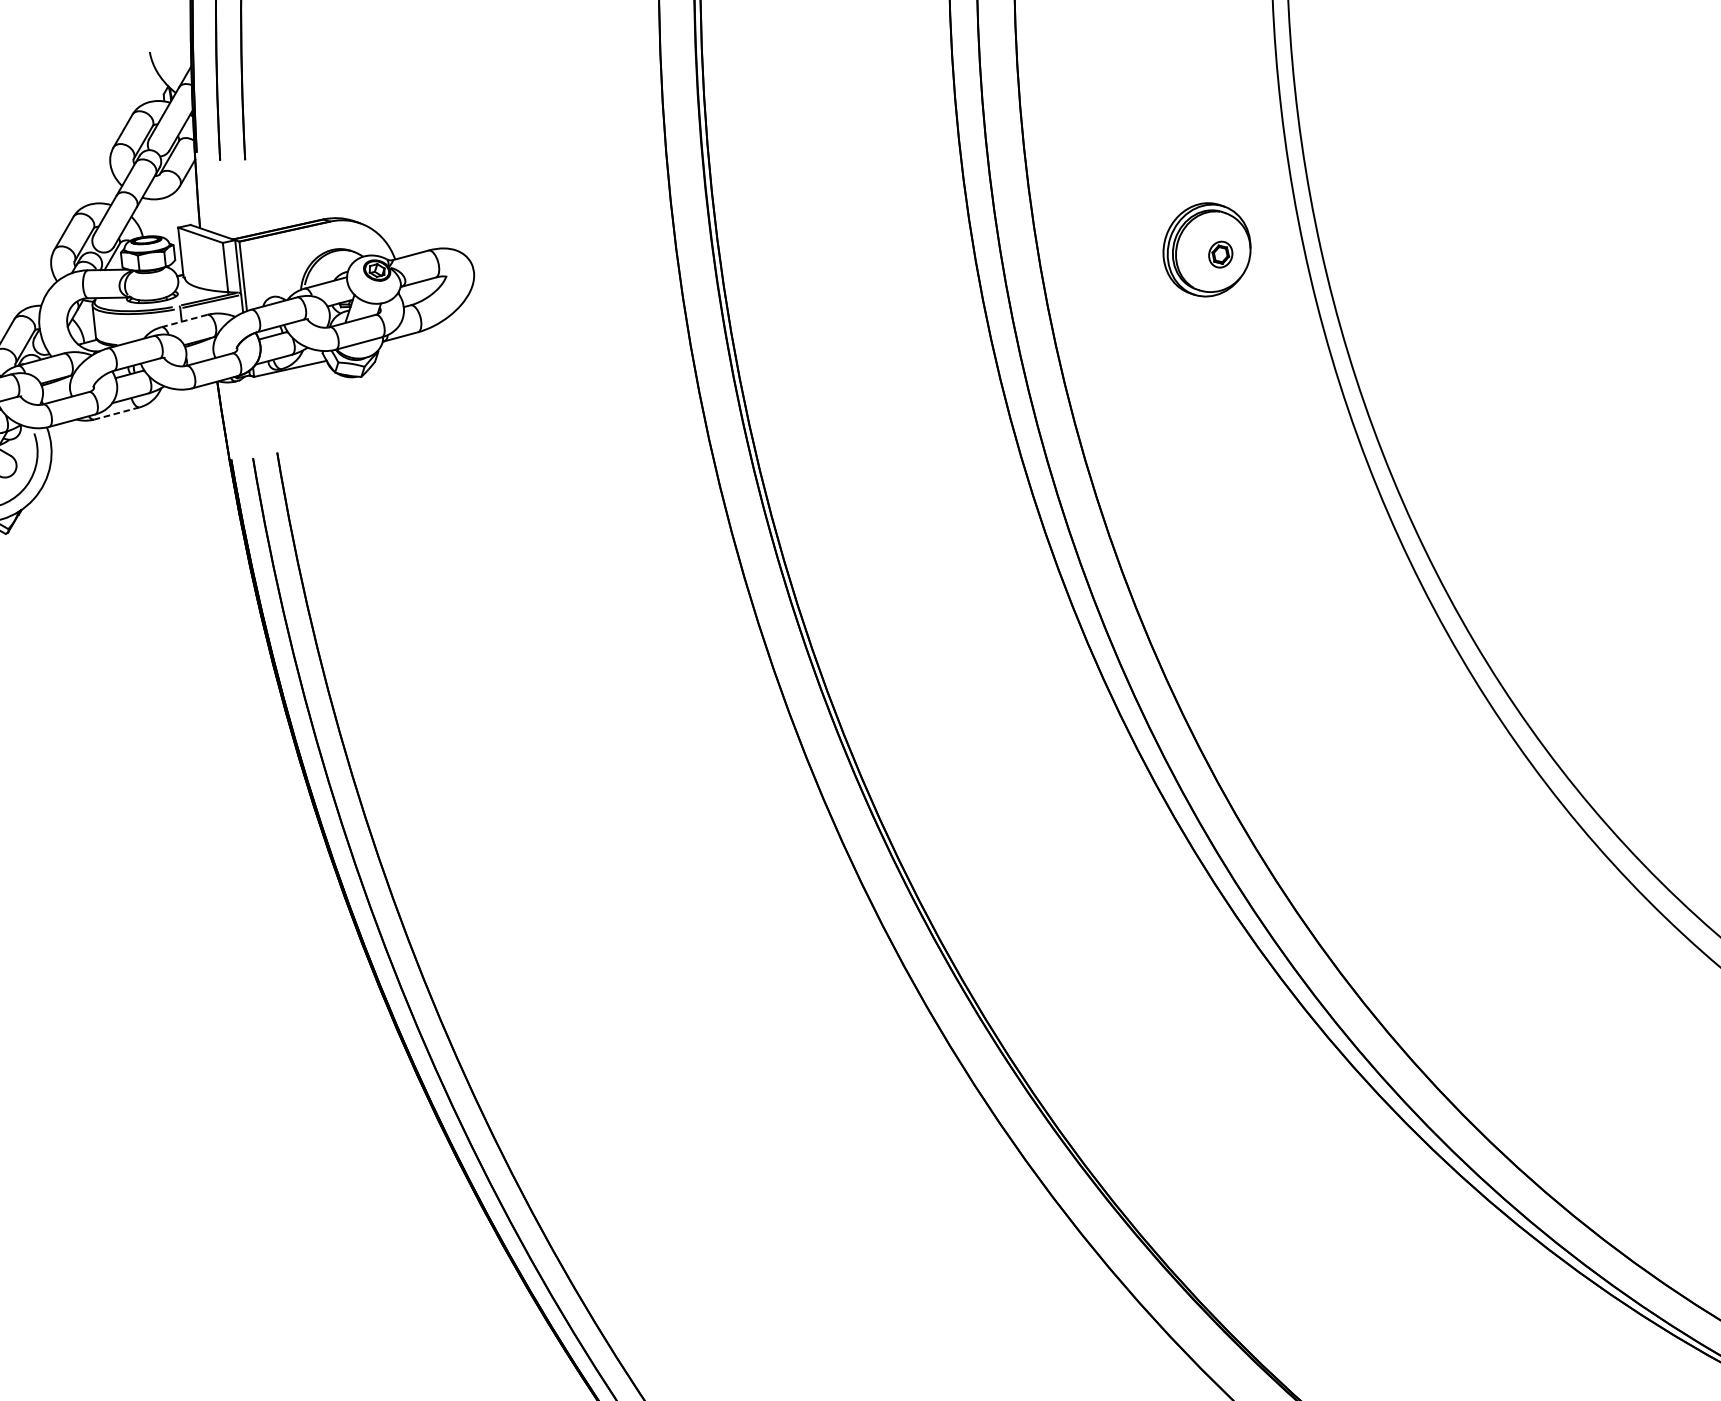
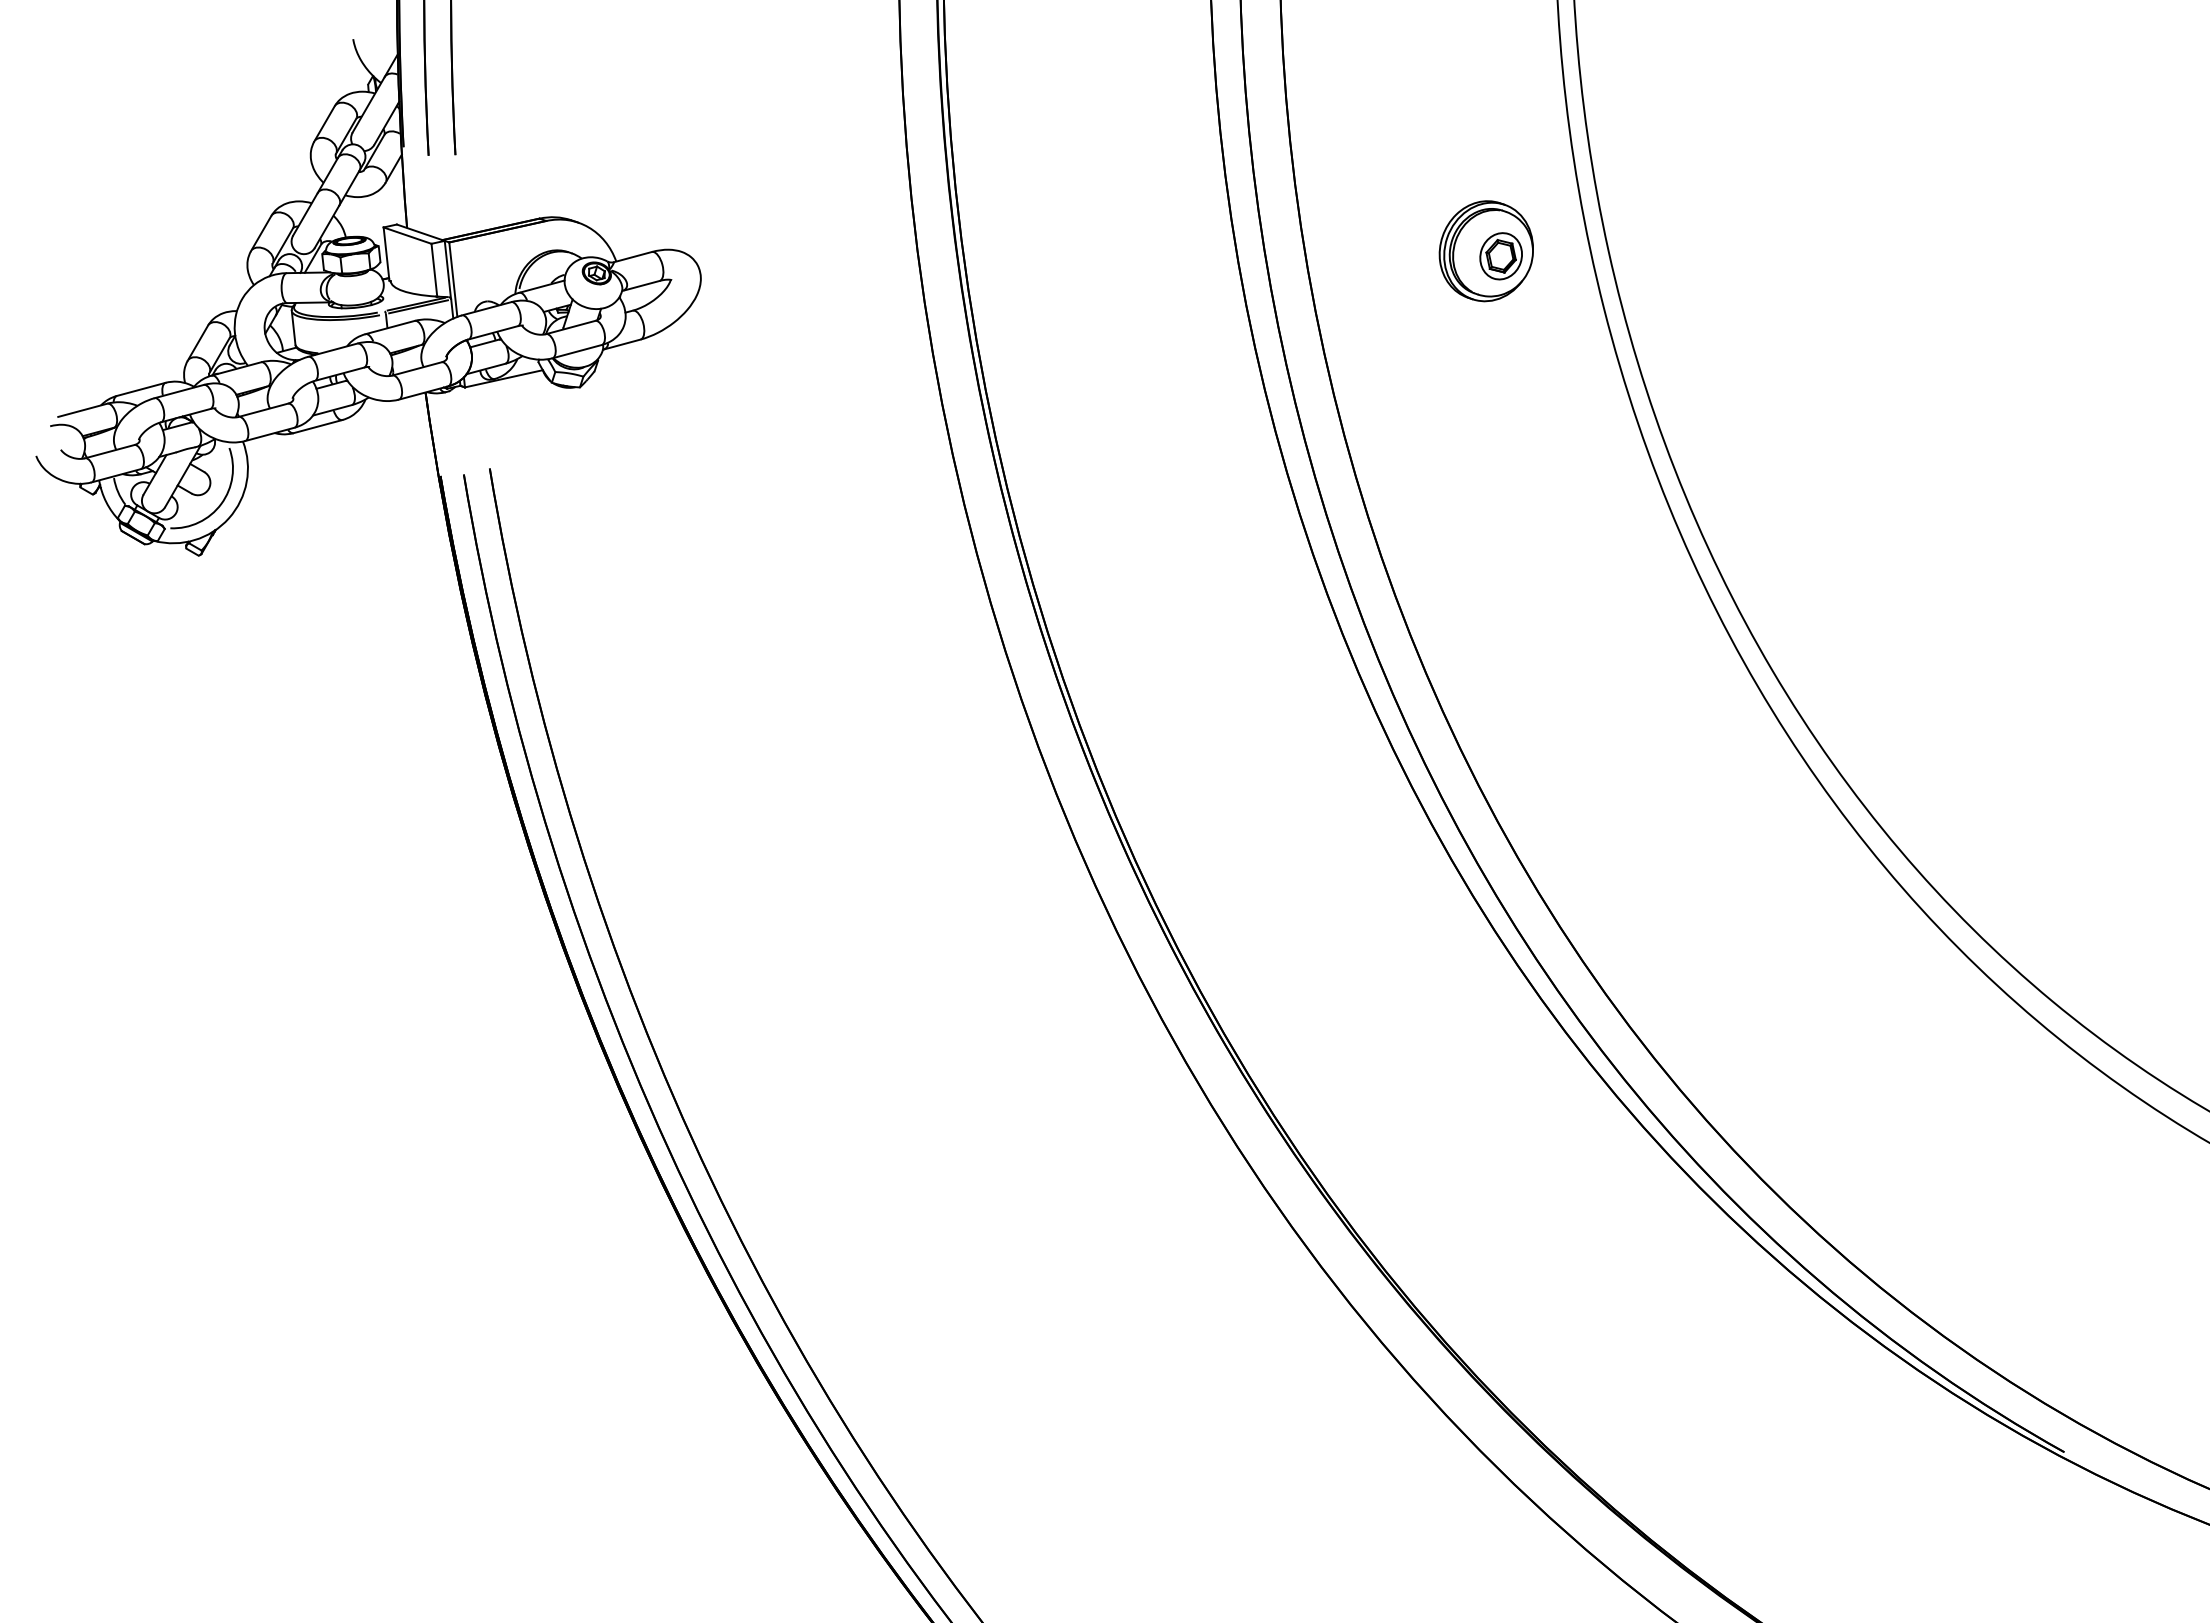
part: (1220, 254) -> (1500, 256), size x1.67
line: (184, 321) -> (390, 327), dashed -> solid
line: (116, 413) -> (317, 426), dashed -> solid

